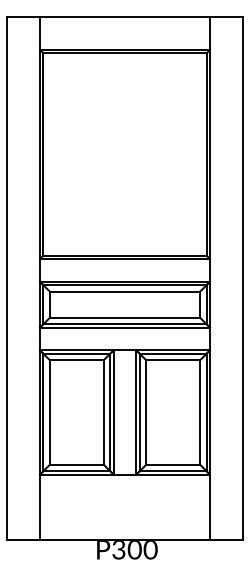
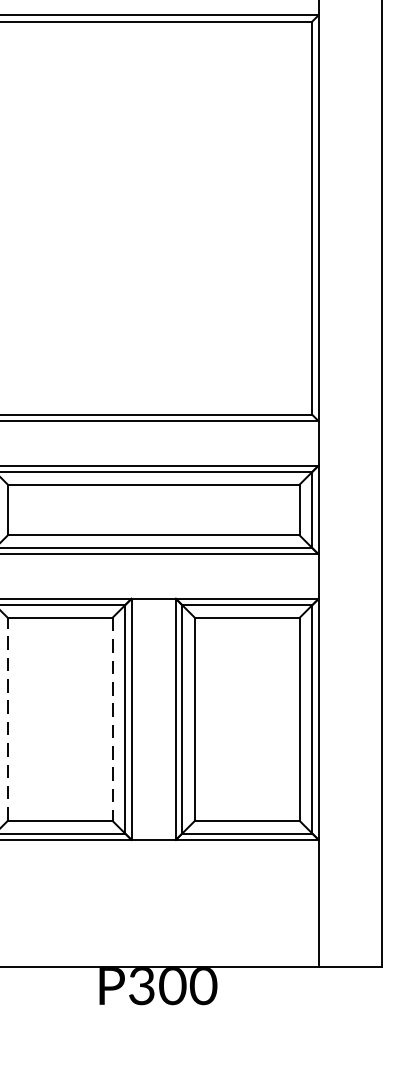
line: (49, 412) -> (7, 719), solid -> dashed
line: (103, 412) -> (111, 719), solid -> dashed

